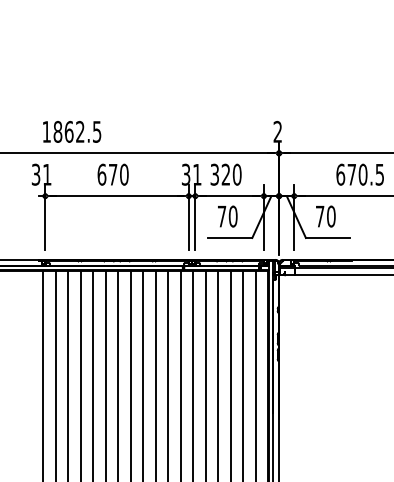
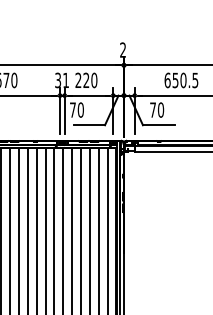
text: (214, 174) -> (78, 80), 320 -> 220
text: (351, 174) -> (175, 80), 670.5 -> 650.5
text: (227, 216) -> (76, 110), moved

